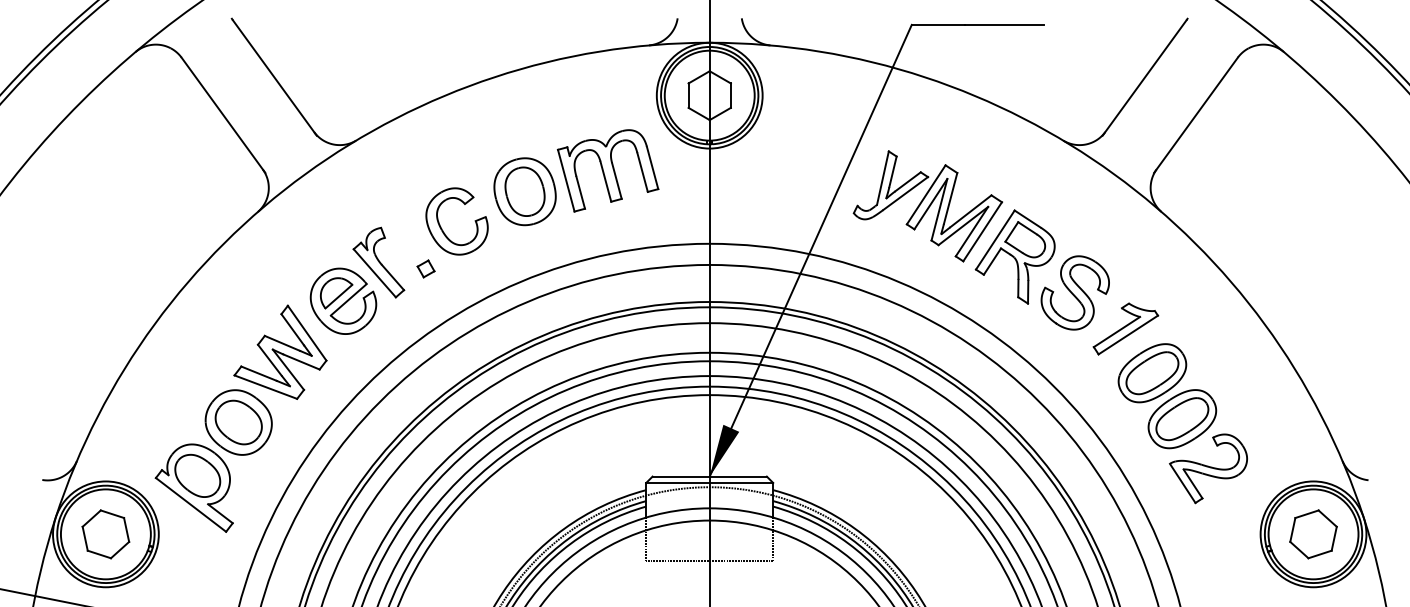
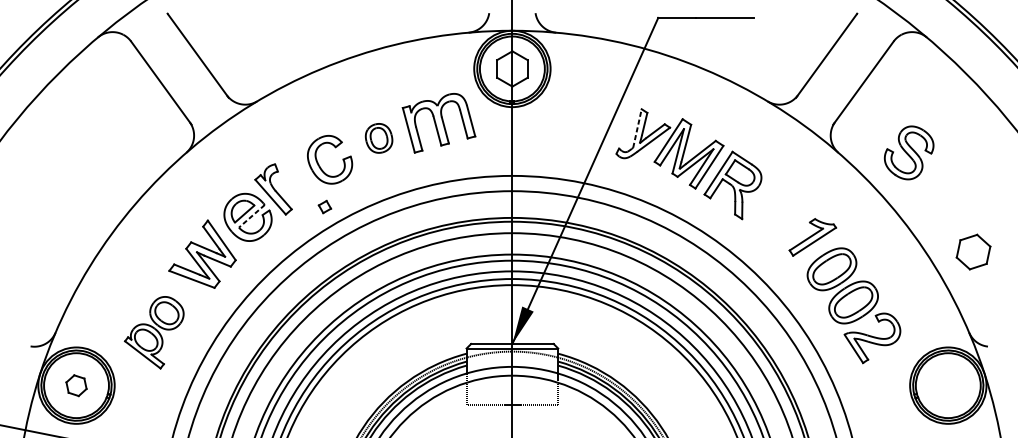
line: (883, 177) -> (637, 128), solid -> dashed
part: (524, 191) -> (378, 138), size x0.6
part: (425, 268) -> (324, 206), moved
part: (1074, 292) -> (908, 152), moved
line: (348, 299) -> (251, 216), solid -> dashed
part: (213, 460) -> (154, 332), size x0.7
part: (105, 534) -> (76, 385), size x0.6
part: (1313, 534) -> (973, 252), moved

